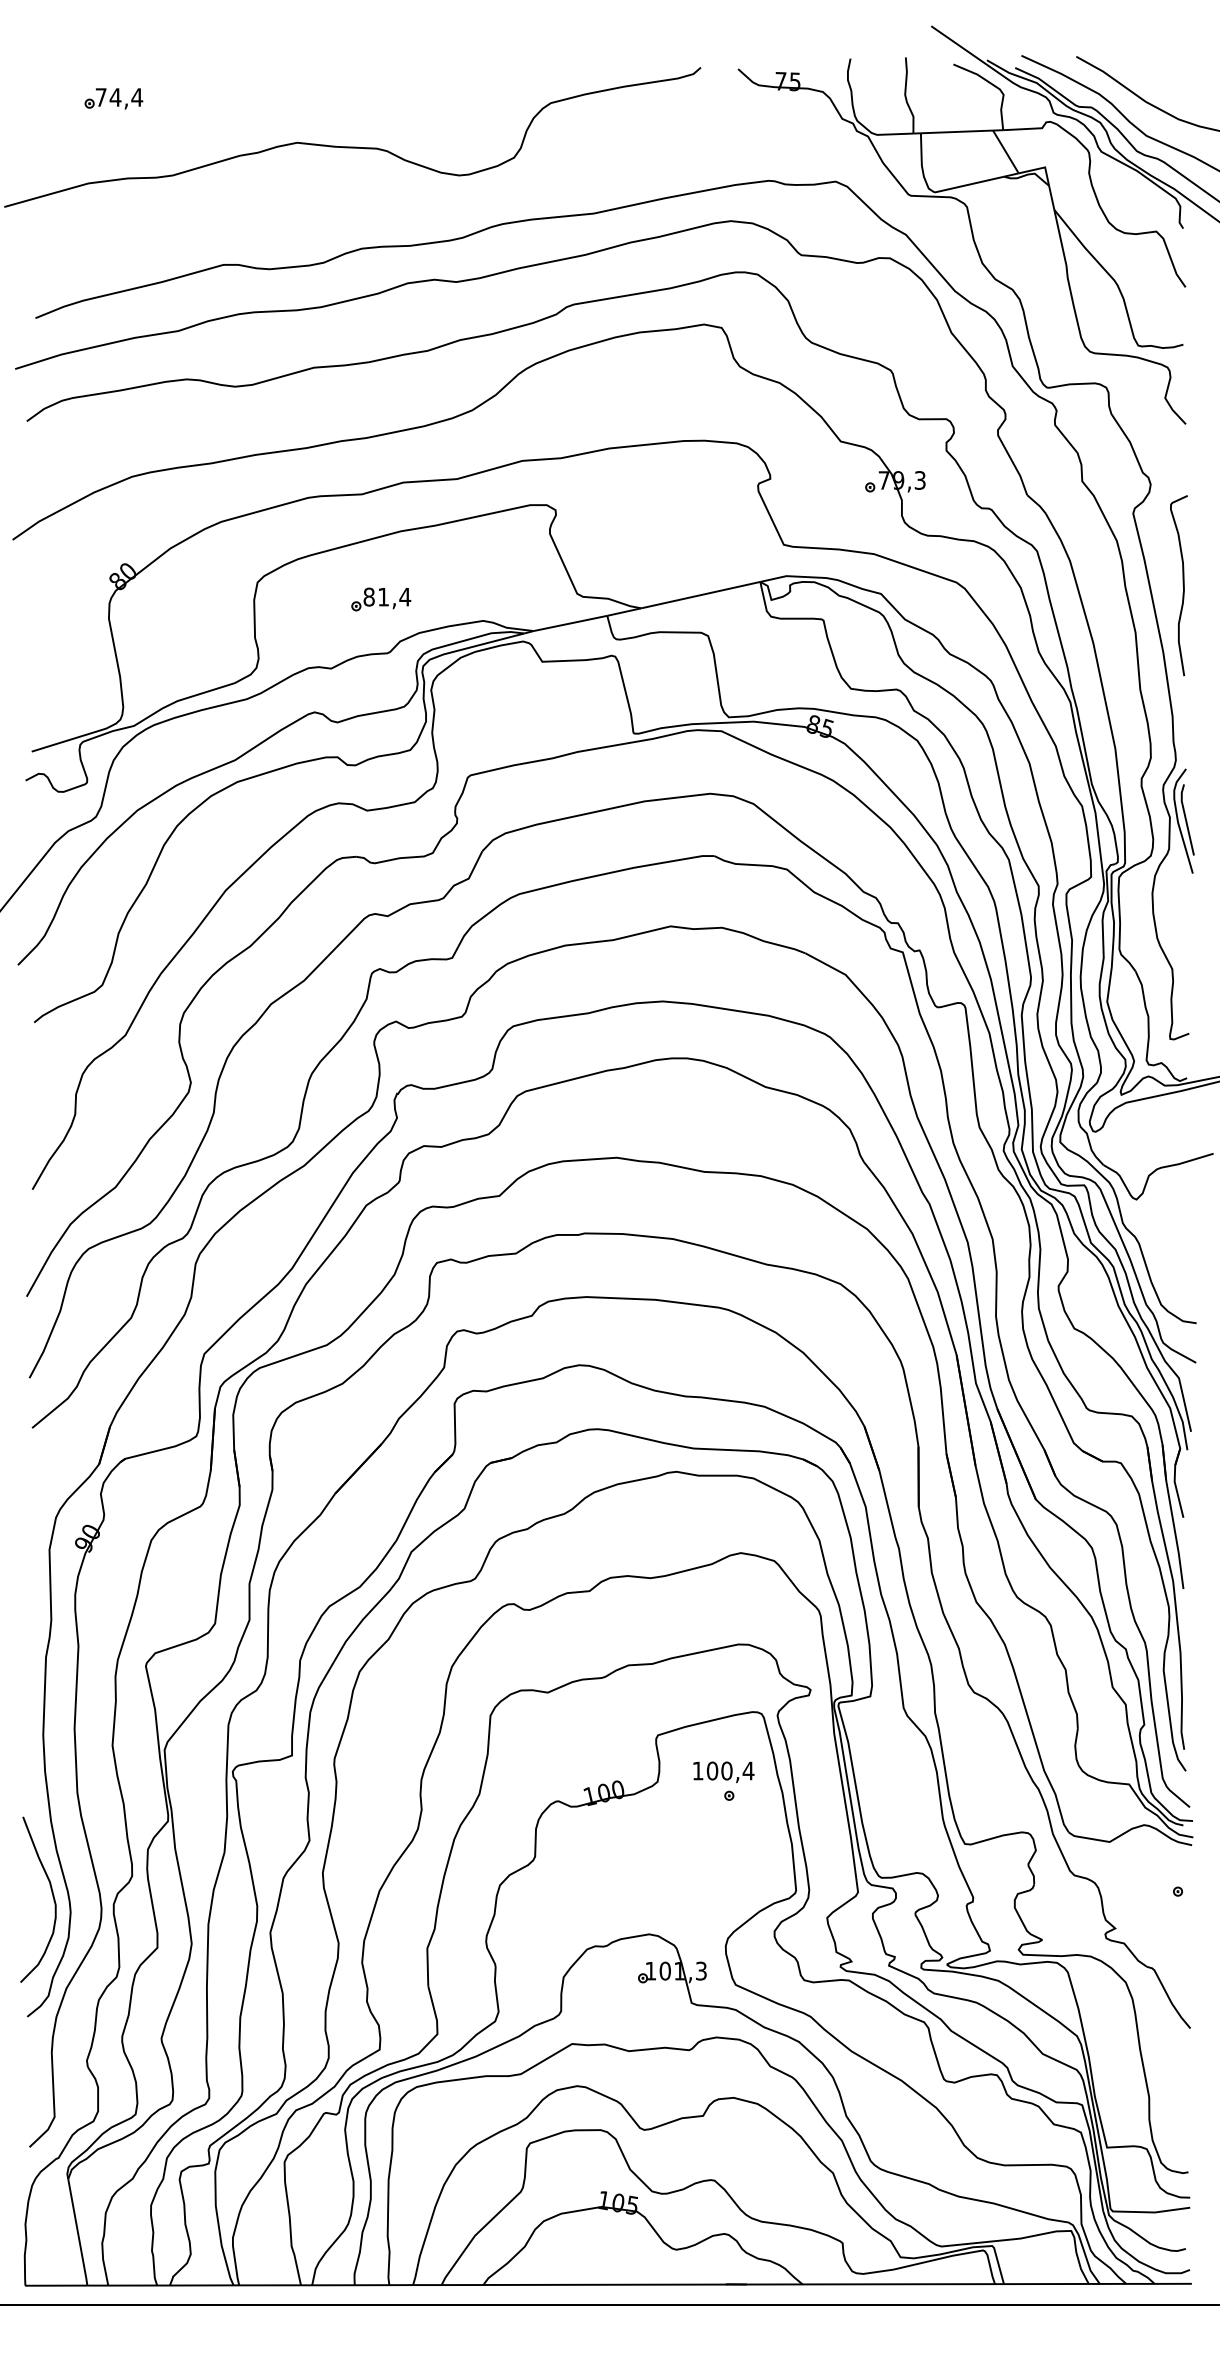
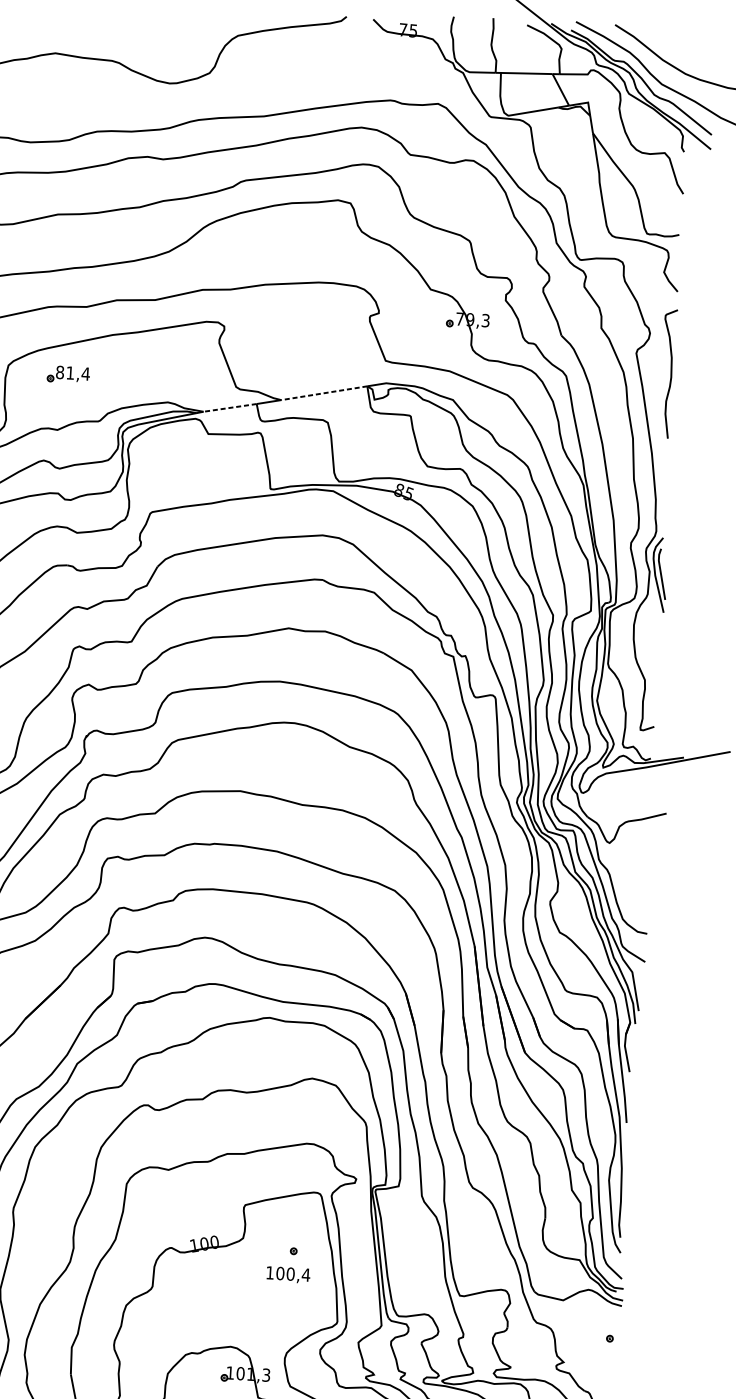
curve: (1182, 585) -> (670, 373), moved
line: (700, 595) -> (324, 393), solid -> dashed
part: (381, 599) -> (68, 374), moved
line: (570, 623) -> (230, 407), solid -> dashed
text: (723, 1772) -> (288, 1275), moved

